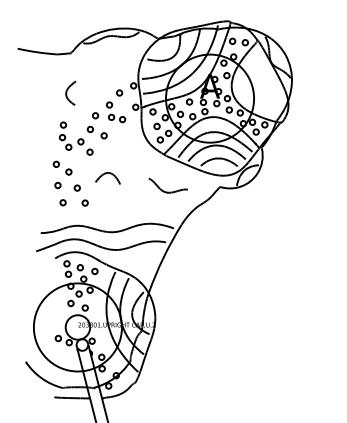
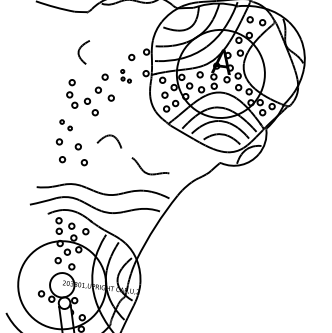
part: (116, 112) -> (126, 76), size x0.6
part: (62, 167) -> (66, 124), size x0.7
part: (167, 185) -> (149, 166), moved

